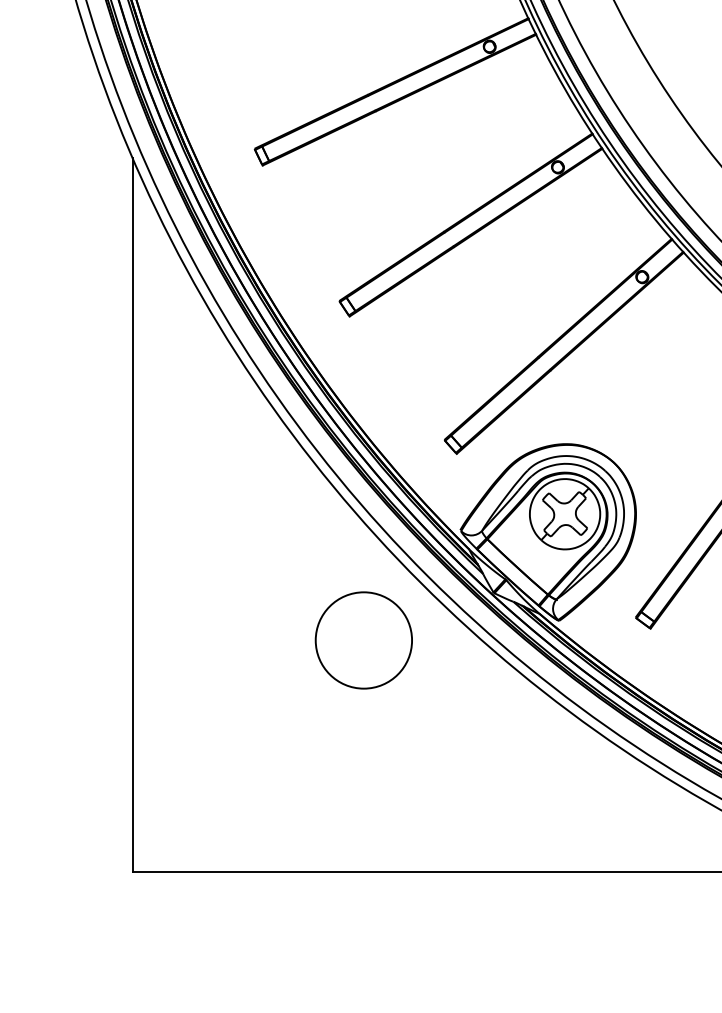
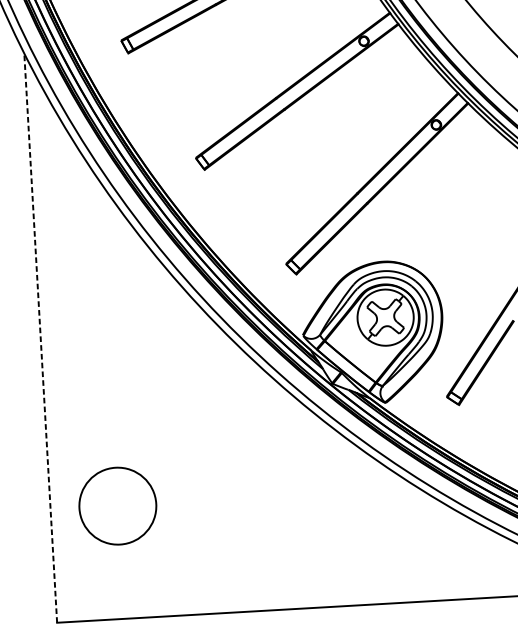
line: (132, 514) -> (40, 337), solid -> dashed
circle: (363, 640) -> (117, 506), moved

